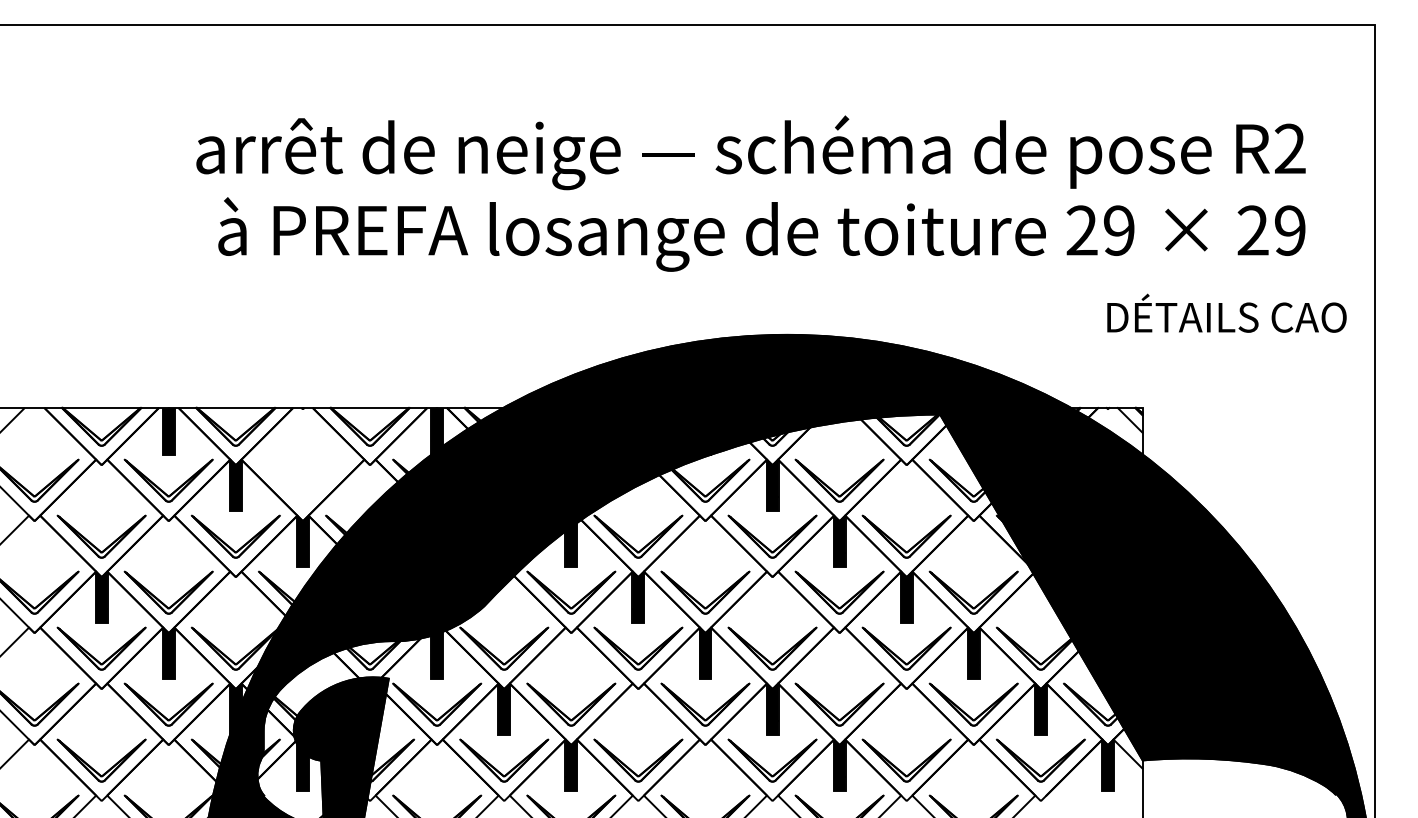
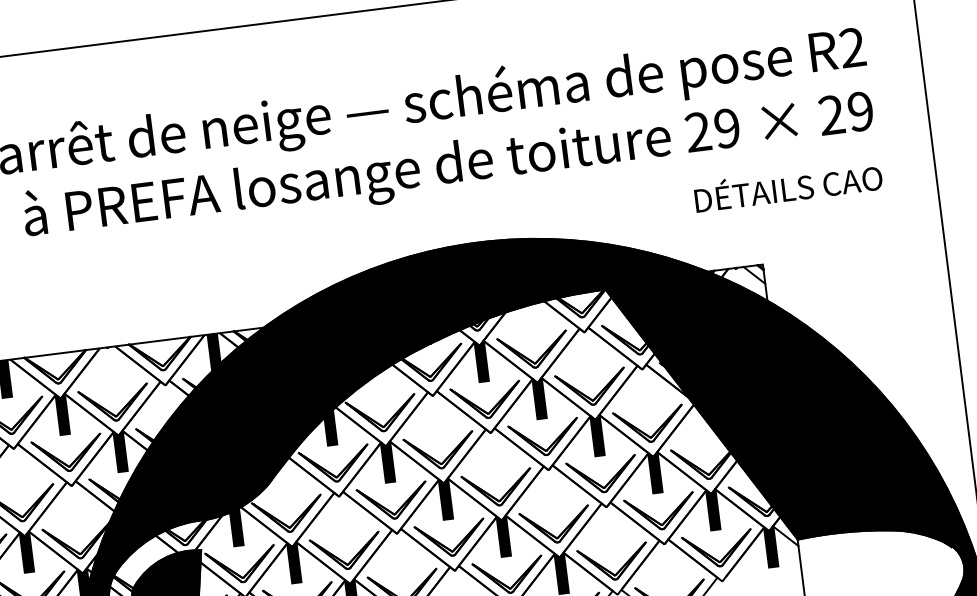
text: (1226, 312) -> (787, 185), moved
part: (296, 489) -> (110, 411), added

